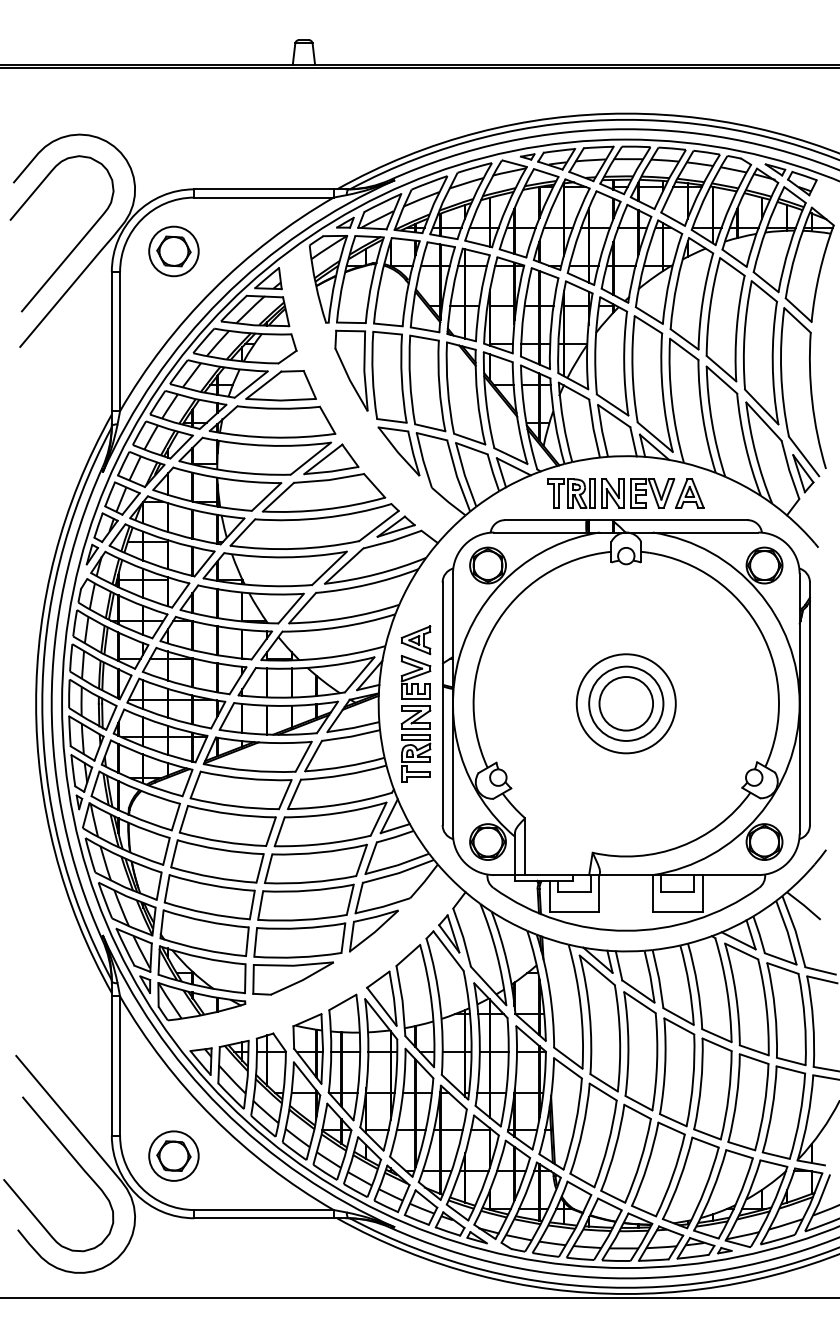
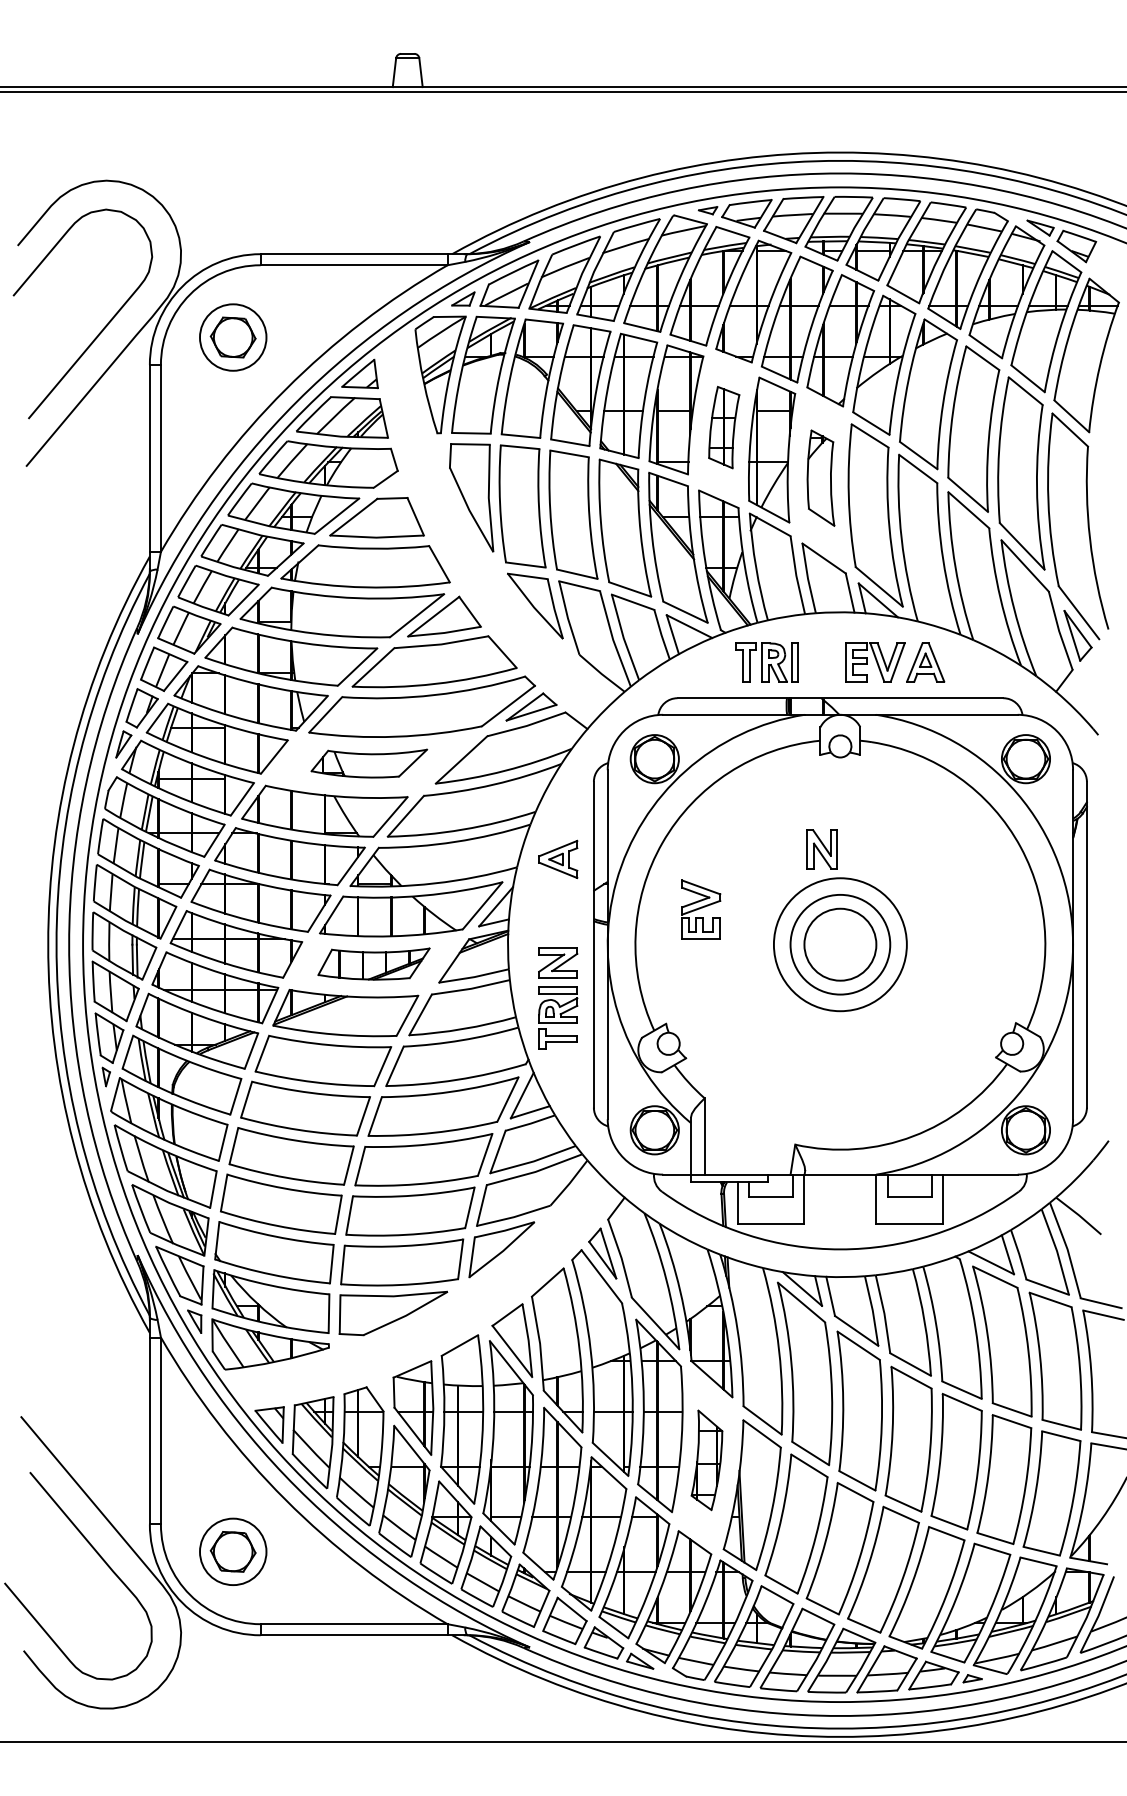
part: (539, 318) -> (724, 427), size x0.6
part: (611, 355) -> (820, 477), size x0.6
part: (612, 493) -> (821, 849), moved
part: (275, 568) -> (369, 763), size x0.6
part: (416, 677) -> (701, 909), moved
part: (278, 717) -> (373, 963), size x0.7
part: (526, 1088) -> (706, 1460), size x0.6

